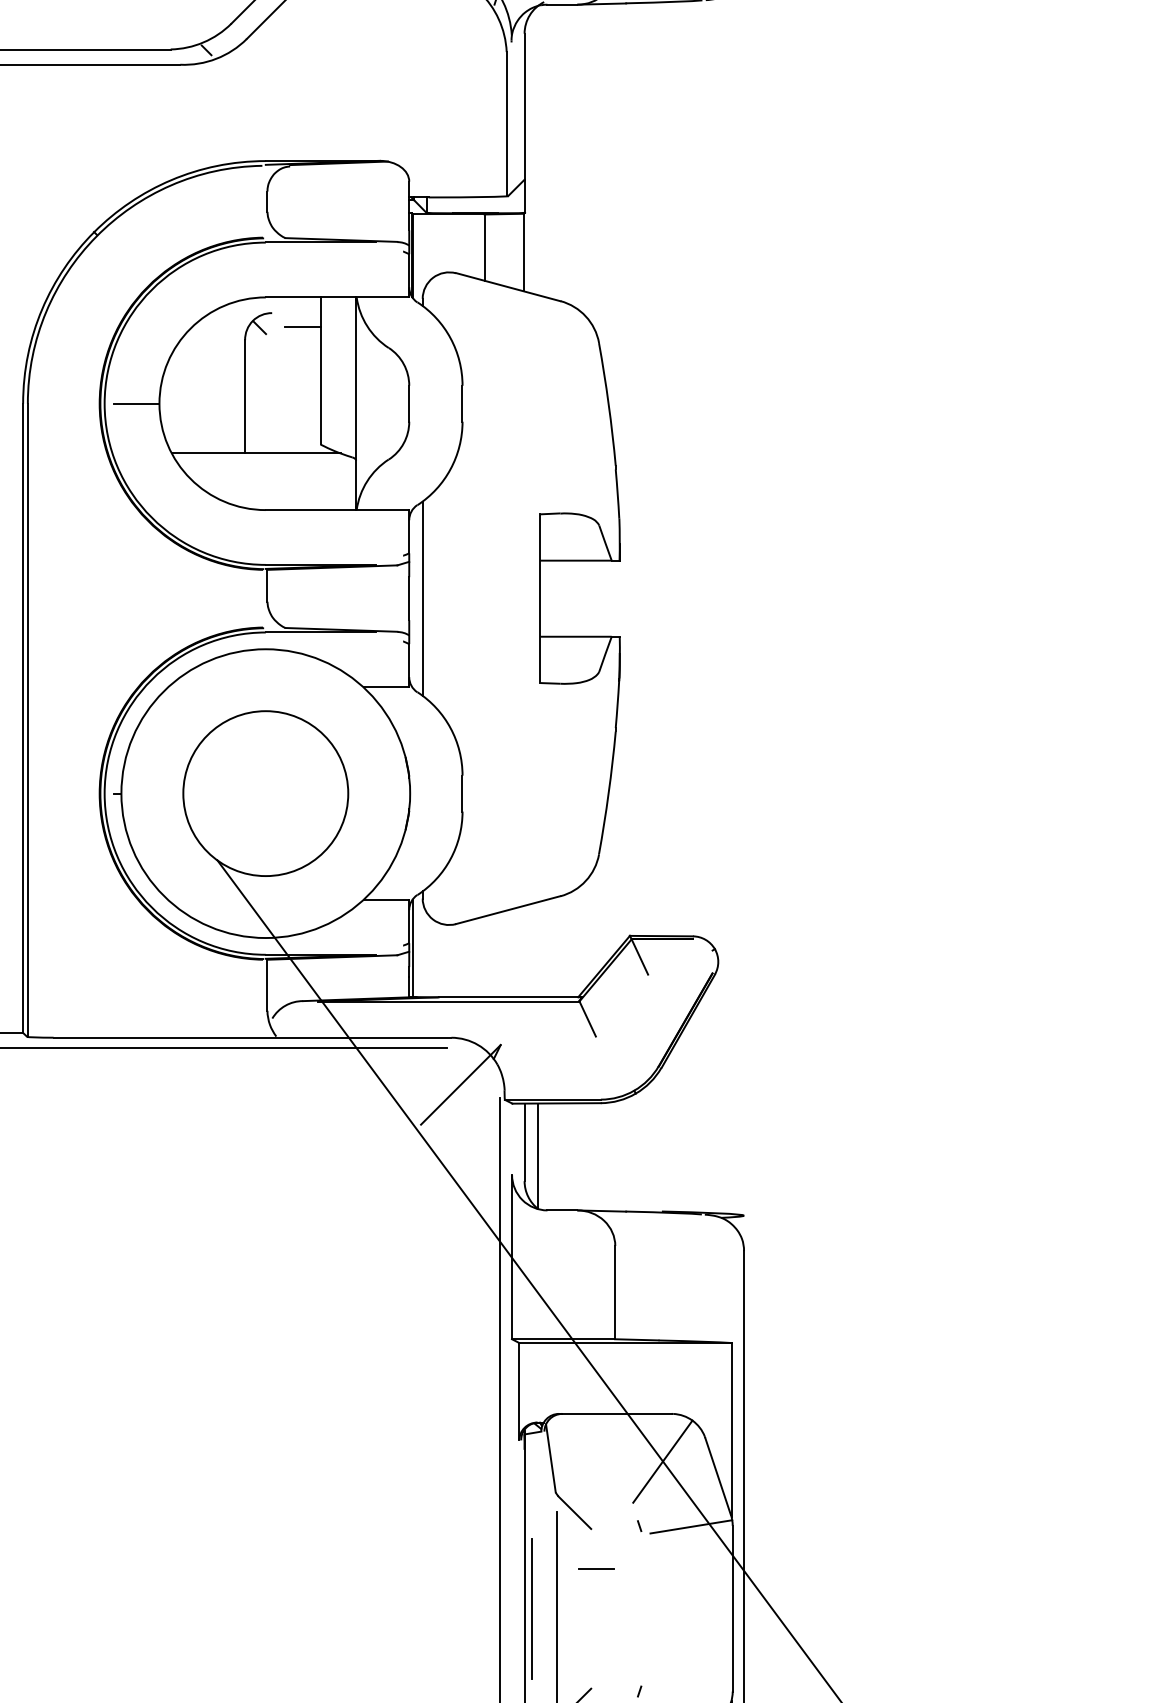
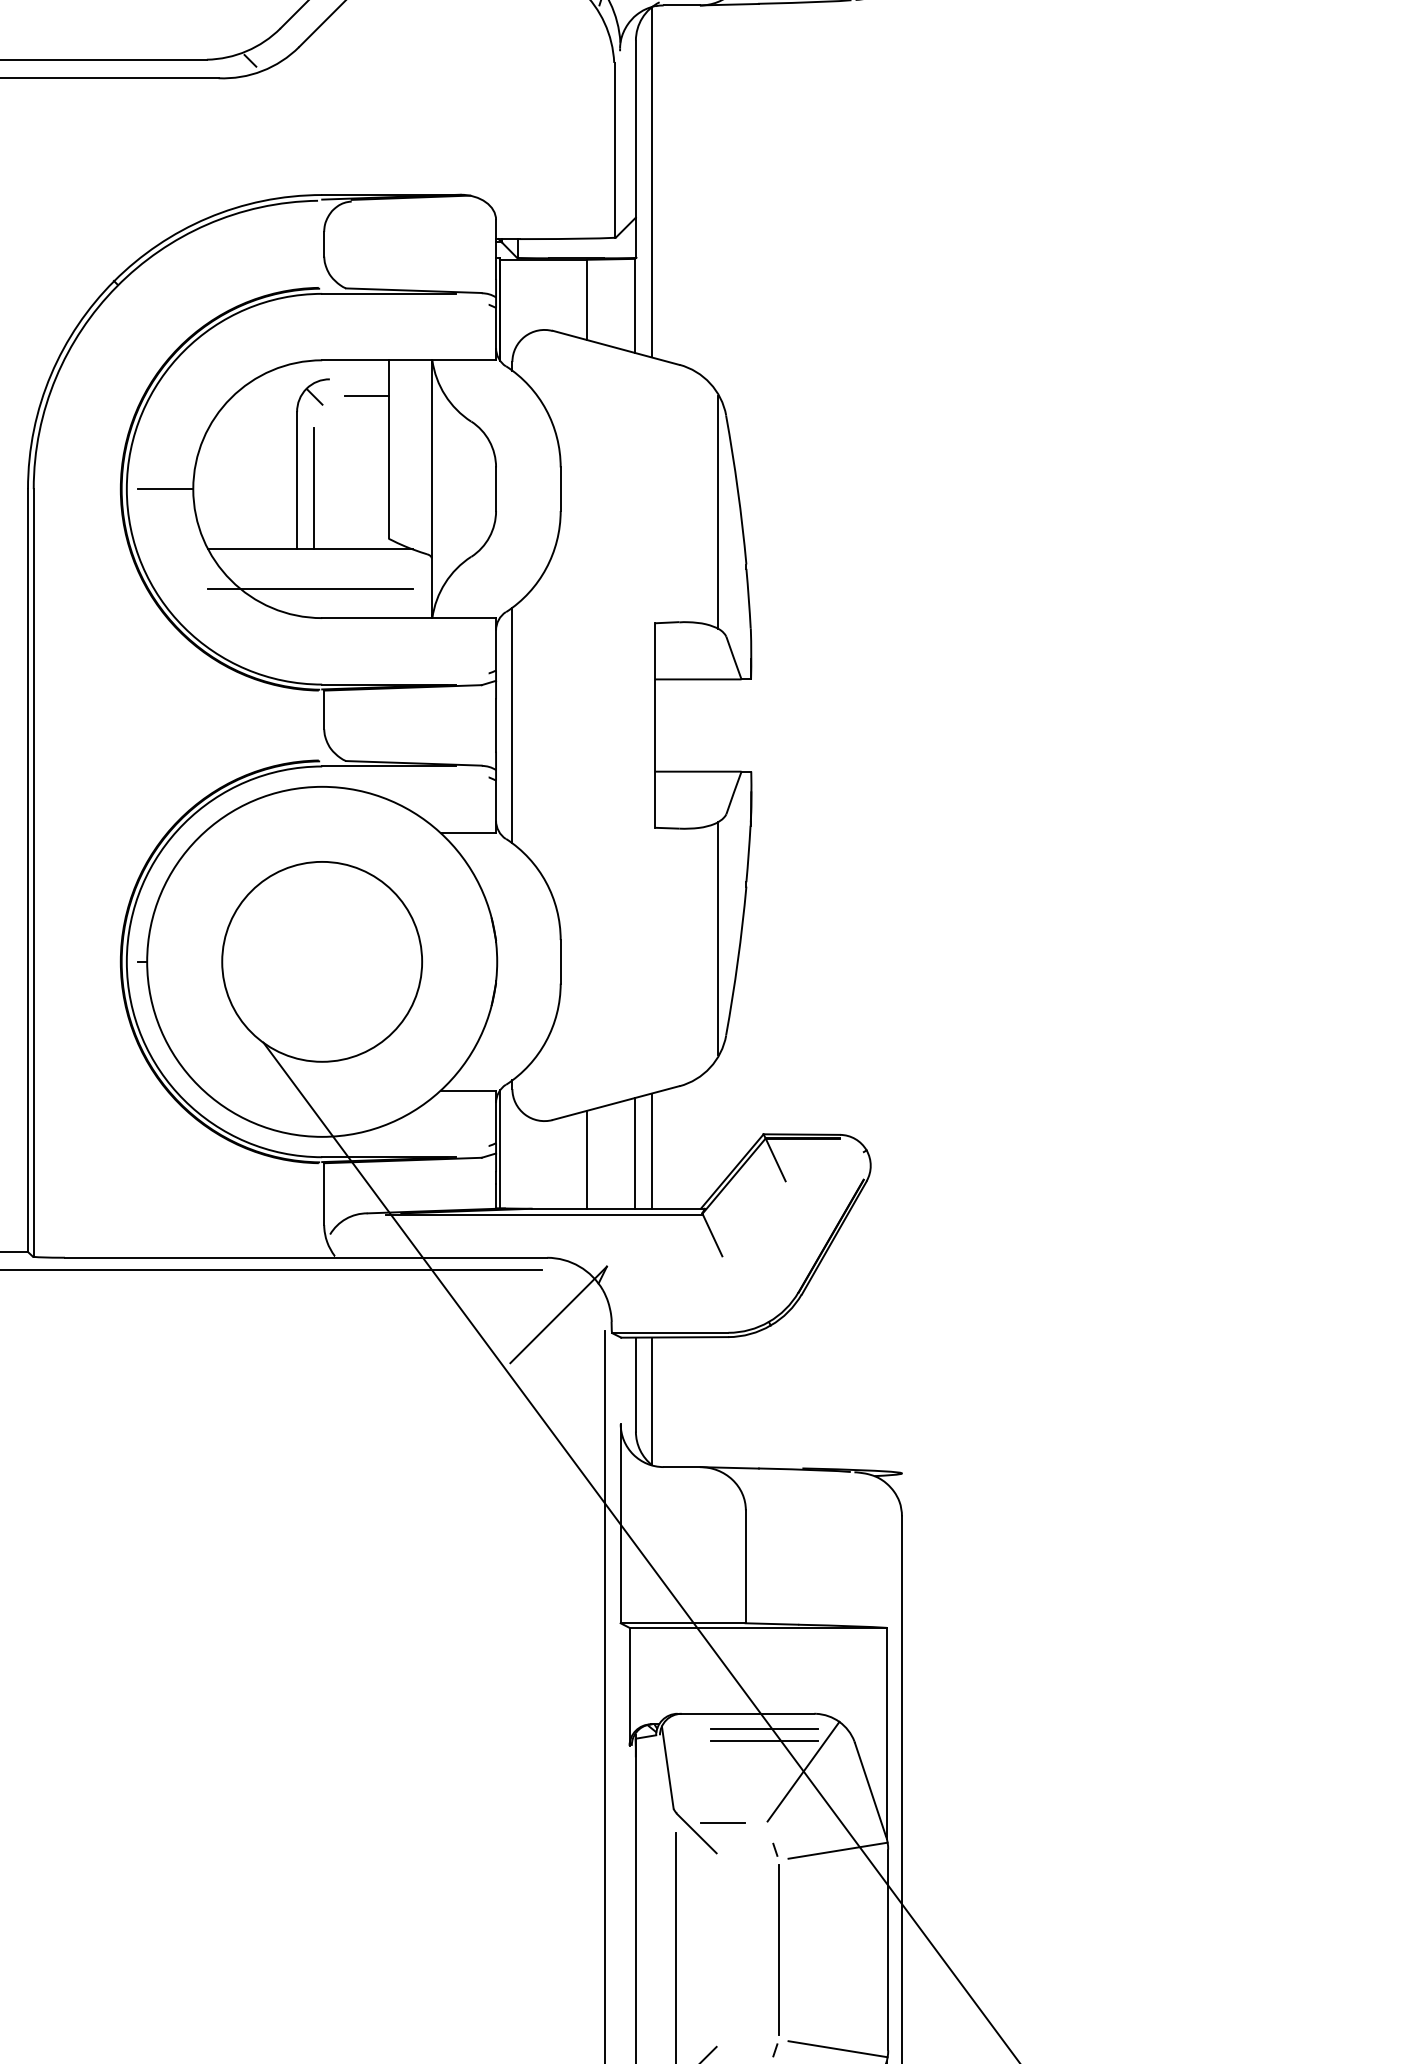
line: (537, 150) -> (651, 182), added
line: (258, 403) -> (313, 488), added
line: (592, 422) -> (718, 511), added
line: (256, 486) -> (310, 589), added
line: (592, 774) -> (718, 938), added
line: (537, 949) -> (651, 1150), added
line: (523, 950) -> (634, 1152), added
line: (484, 956) -> (587, 1159), added
line: (630, 1426) -> (764, 1728), added
line: (630, 1436) -> (764, 1741), added
line: (596, 1567) -> (722, 1822), moved
line: (531, 1608) -> (778, 1949), moved
line: (690, 1690) -> (837, 2049), added

